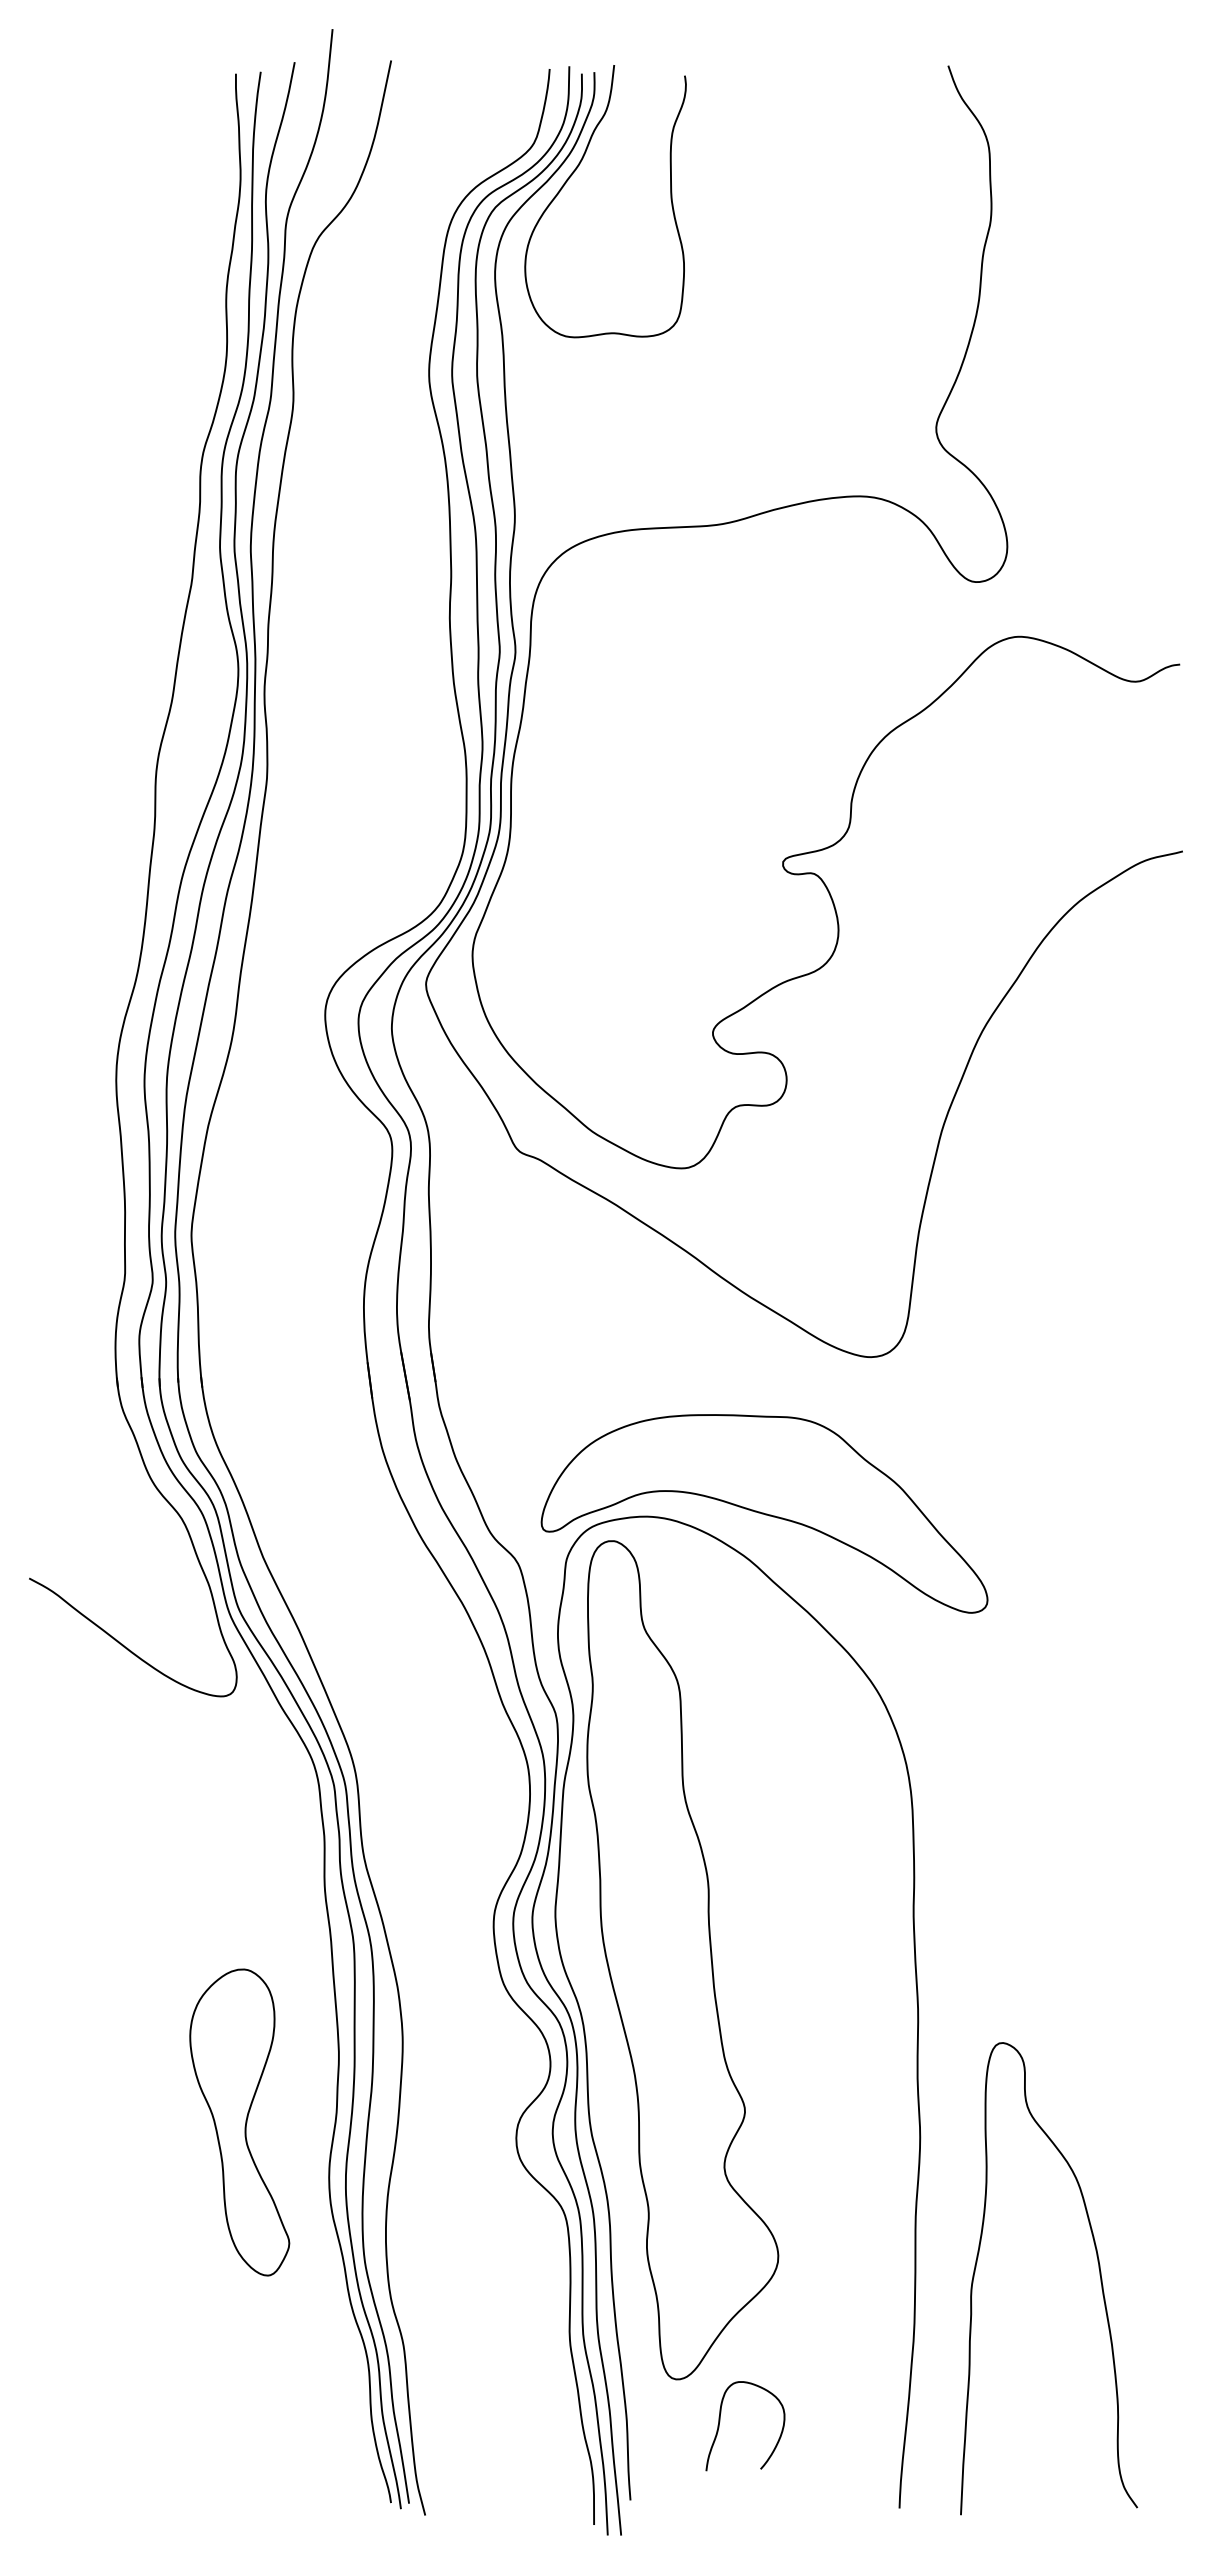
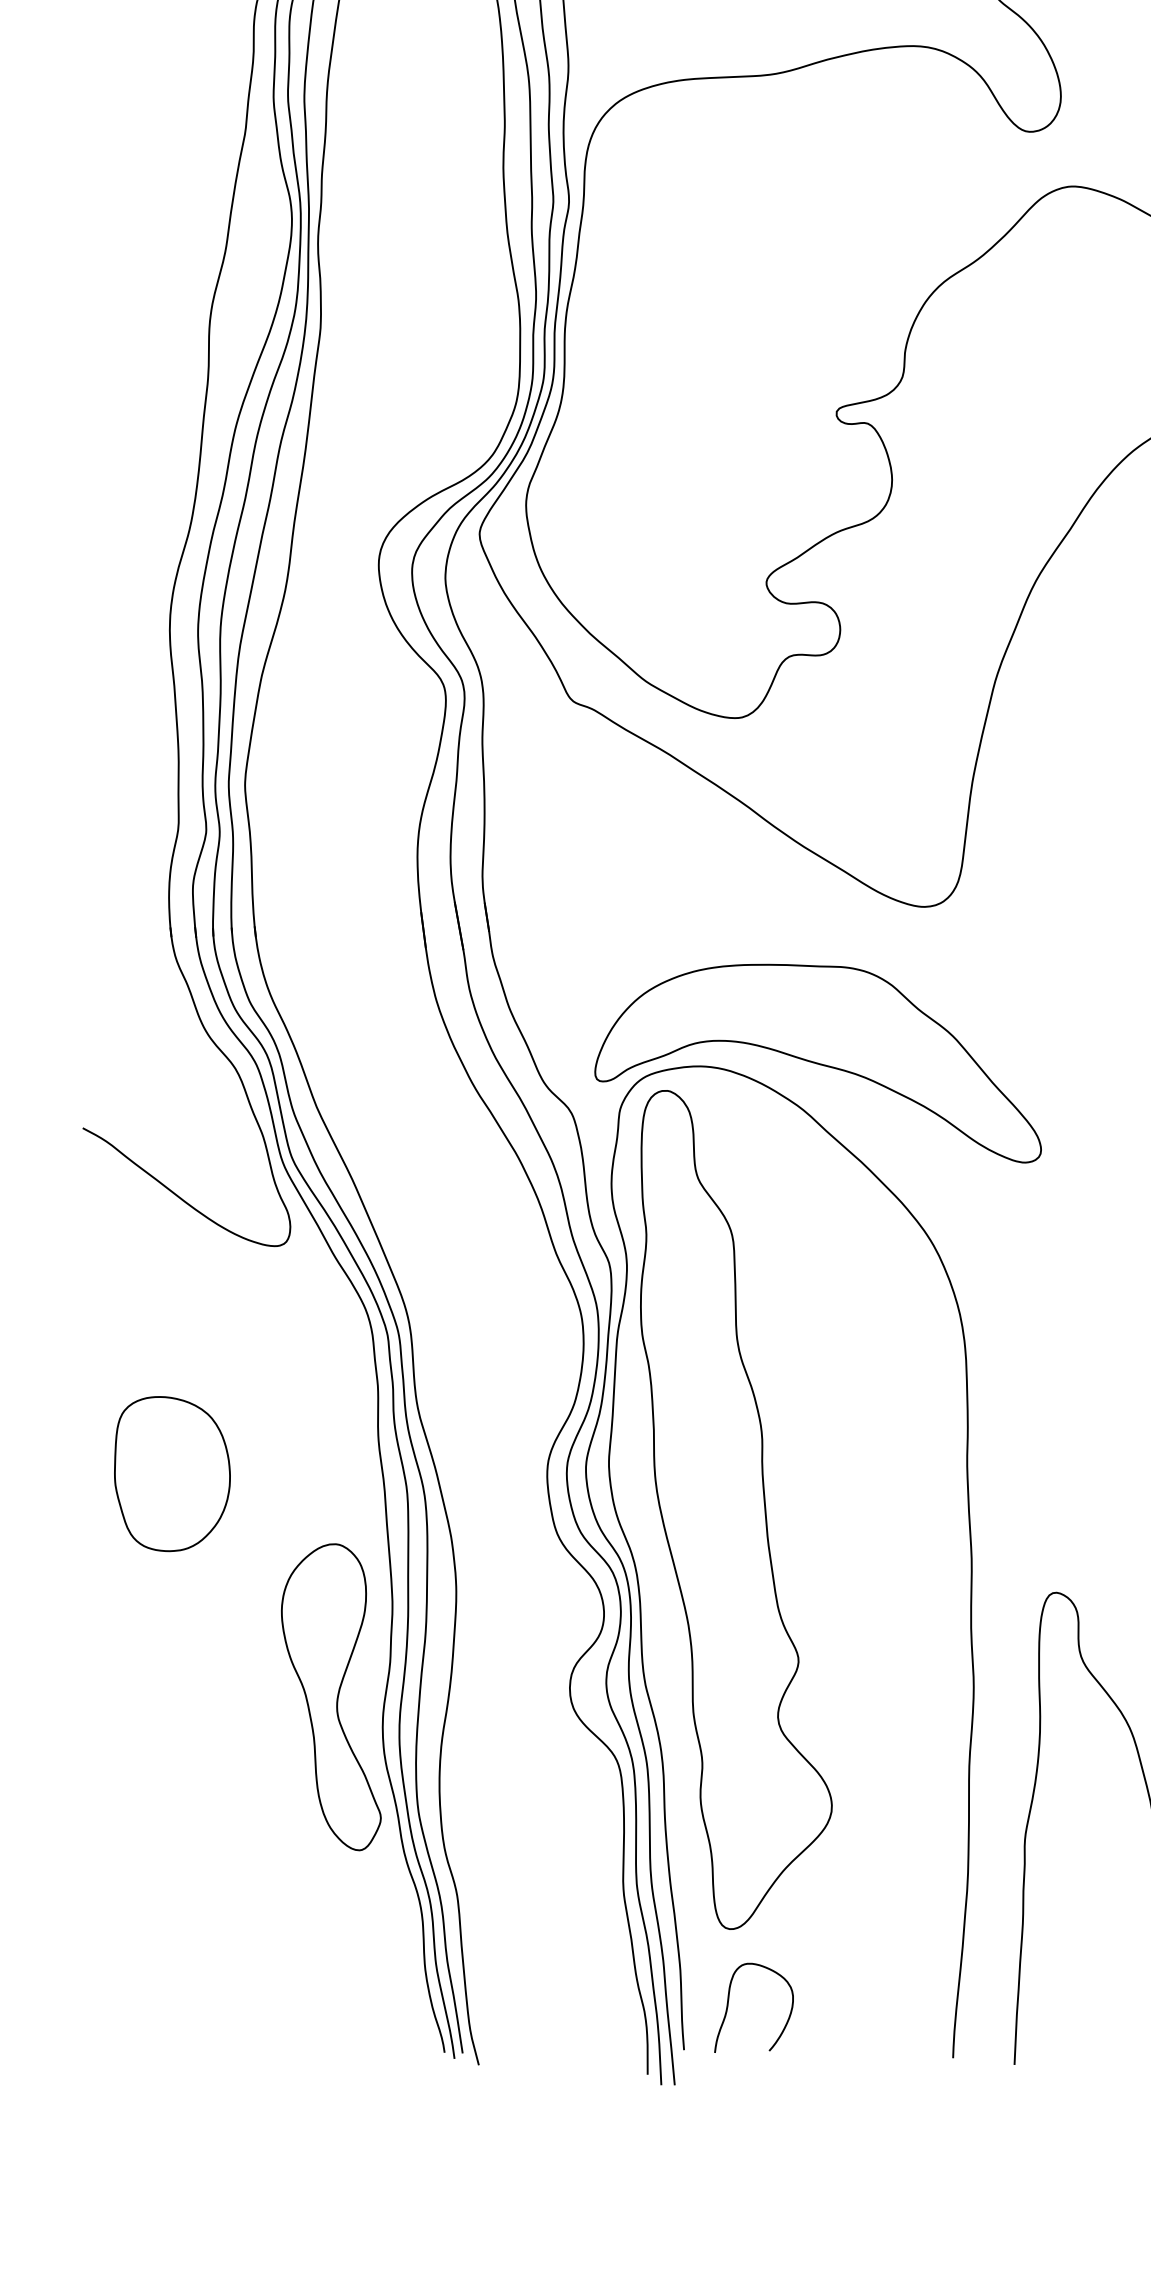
part: (118, 1924) -> (172, 1474), added
part: (239, 2122) -> (331, 1697), moved
curve: (720, 2421) -> (729, 2003), moved

